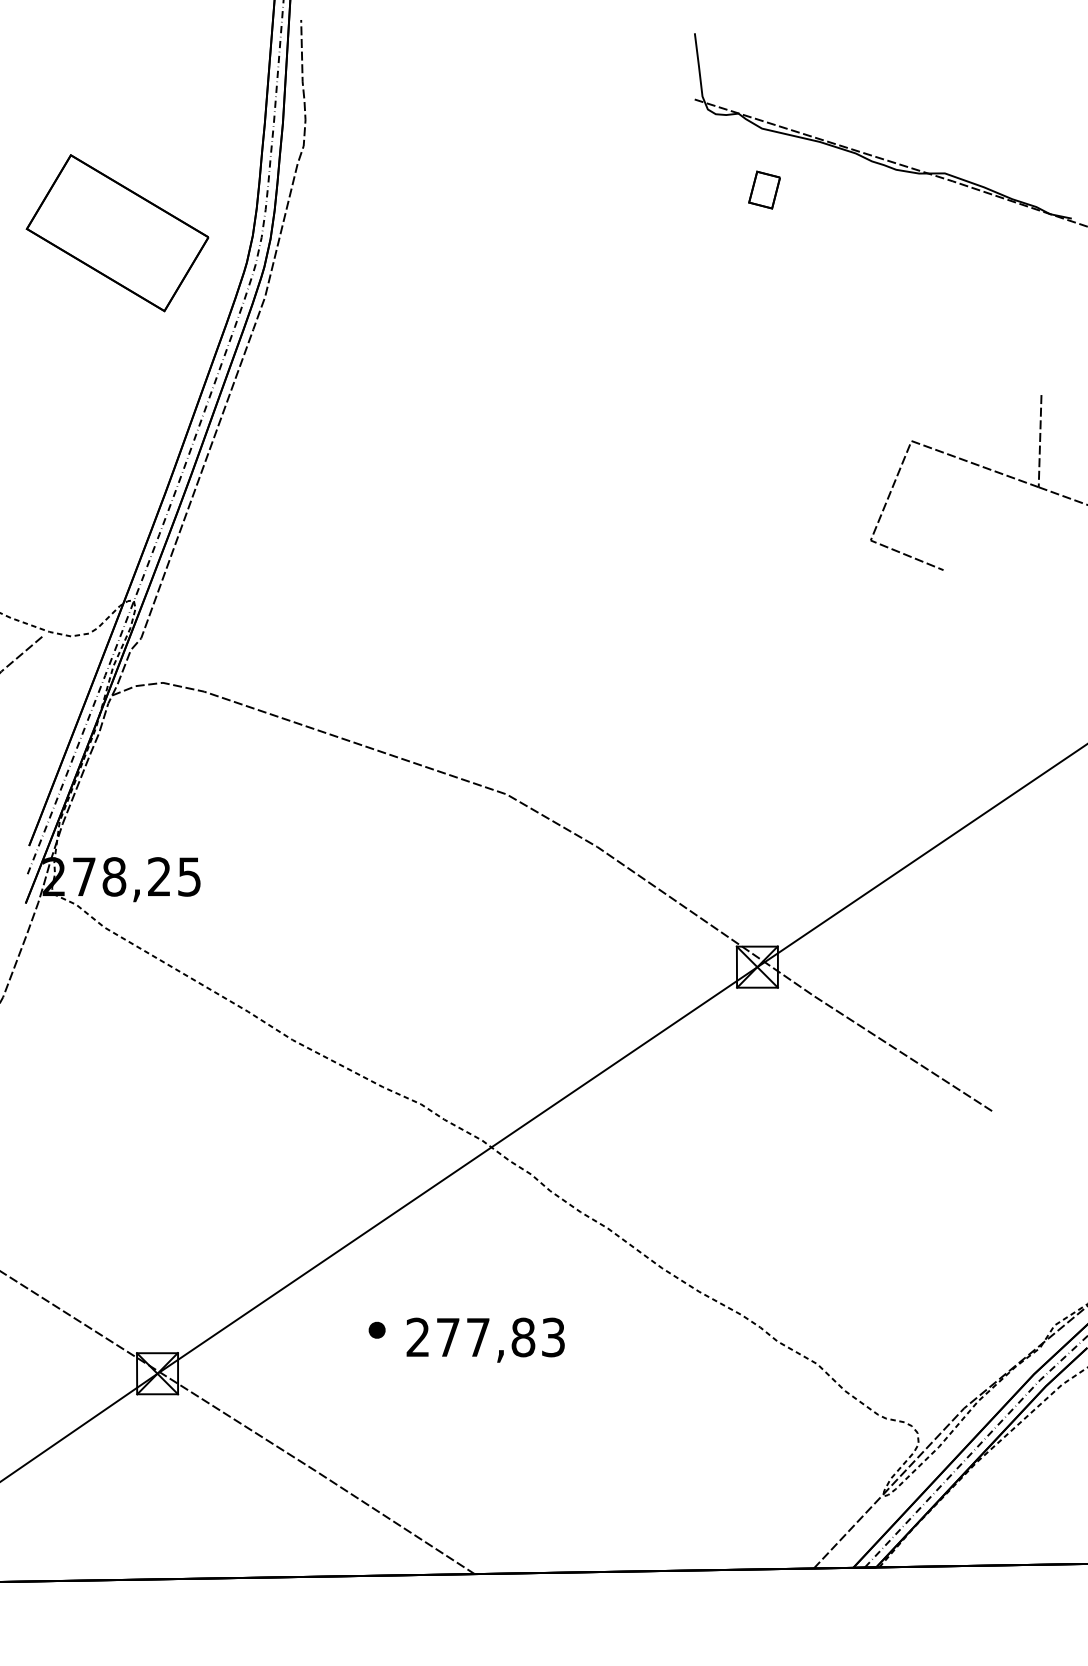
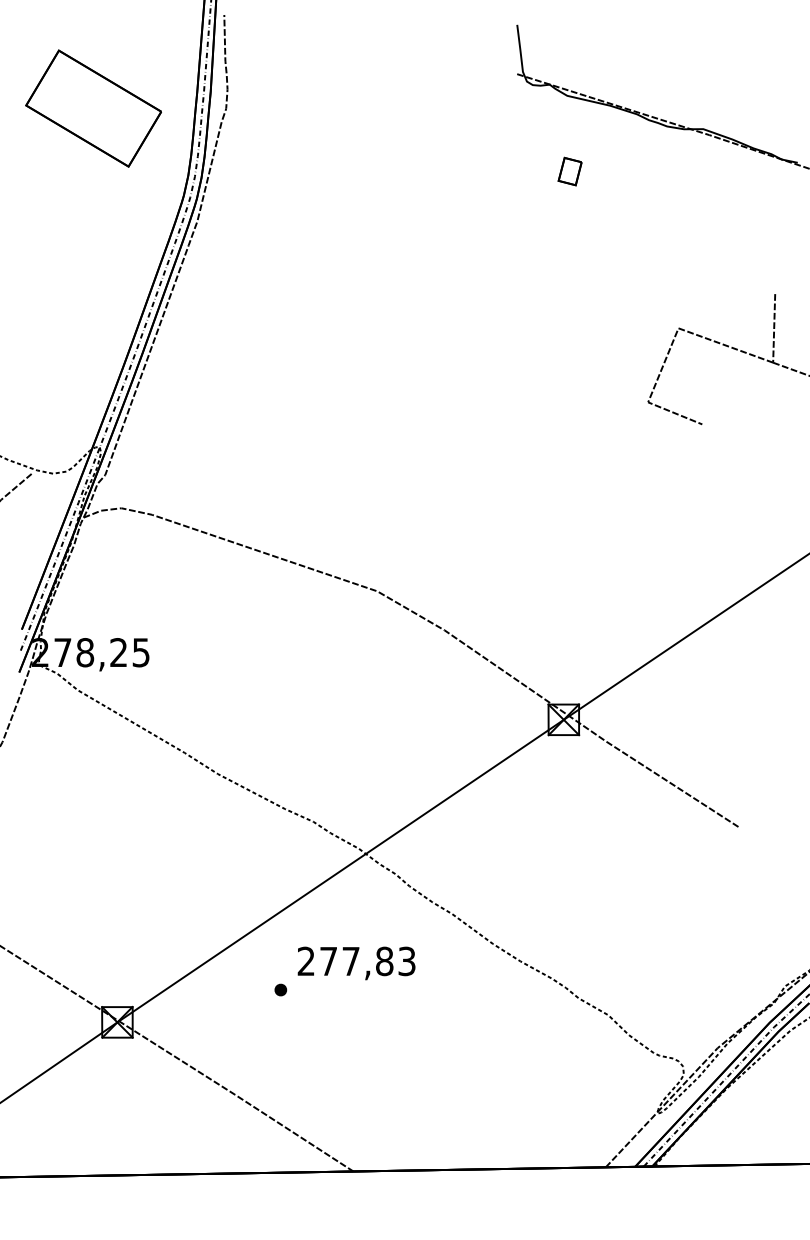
part: (763, 189) -> (569, 171), moved
part: (117, 232) -> (93, 108), moved
text: (485, 1340) -> (356, 963), moved

